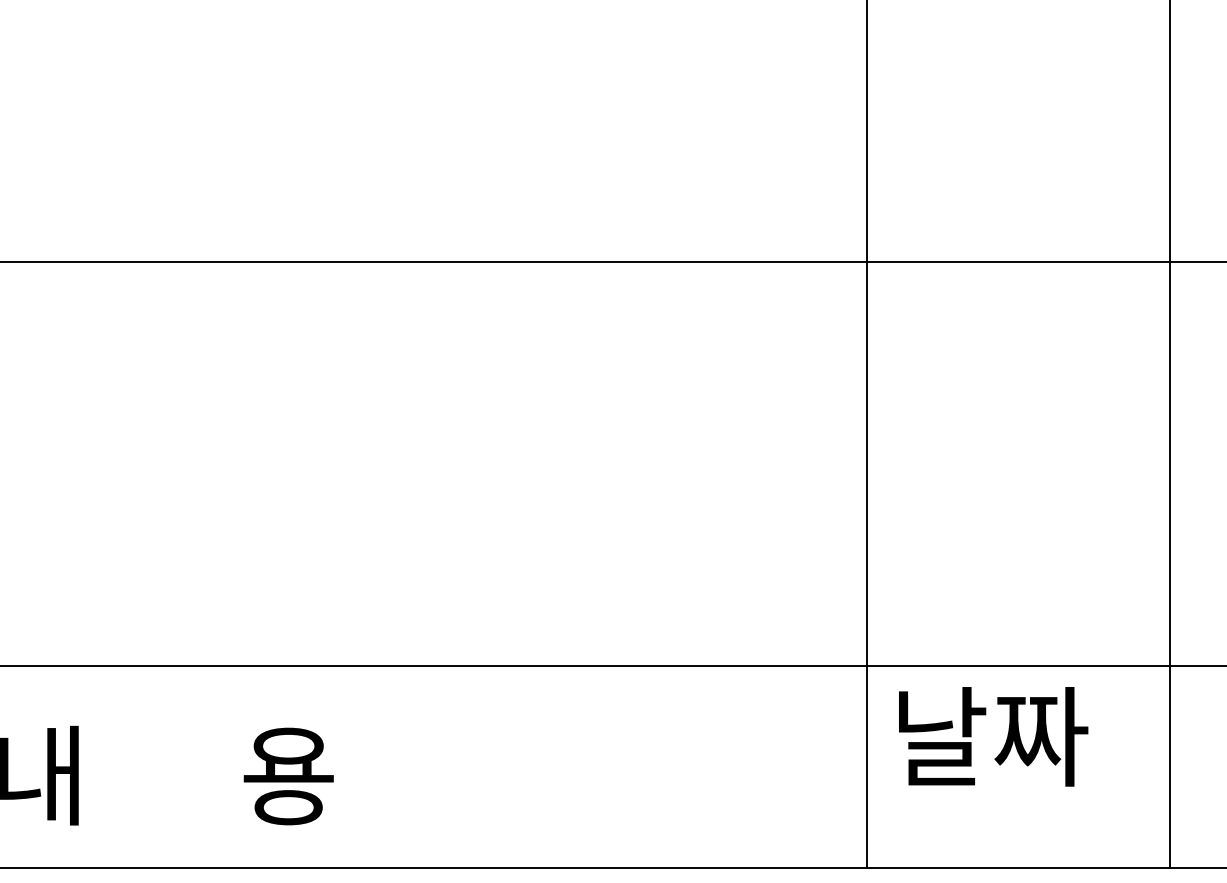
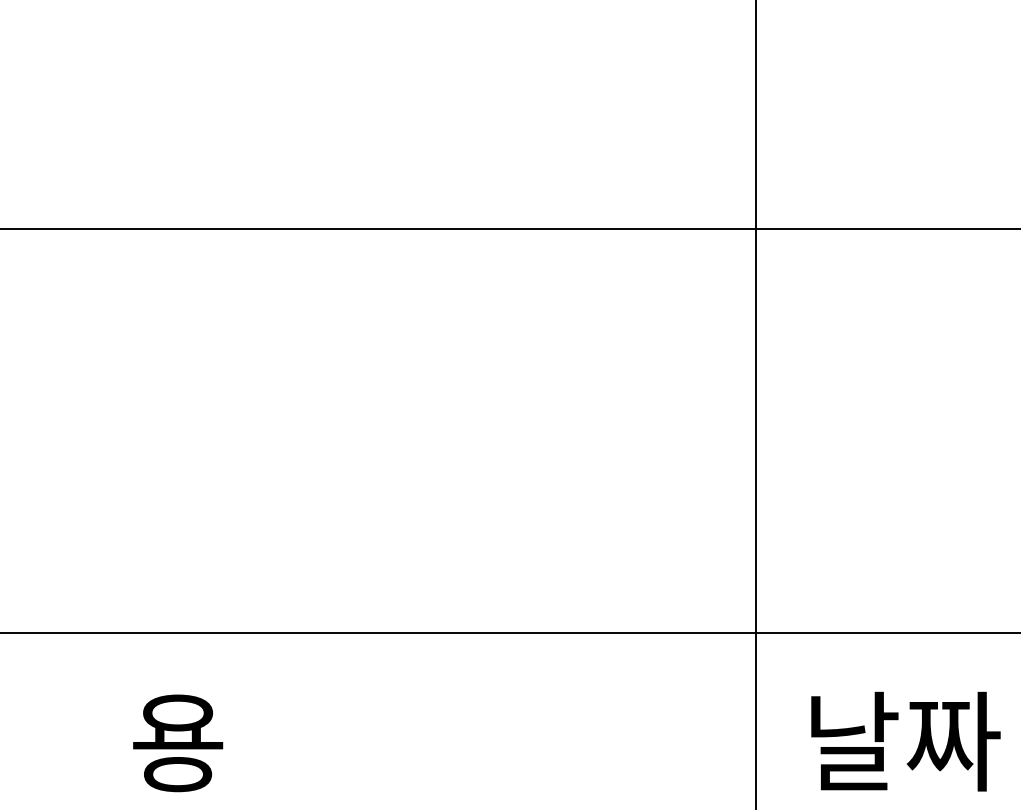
text: (993, 736) -> (905, 741), moved

